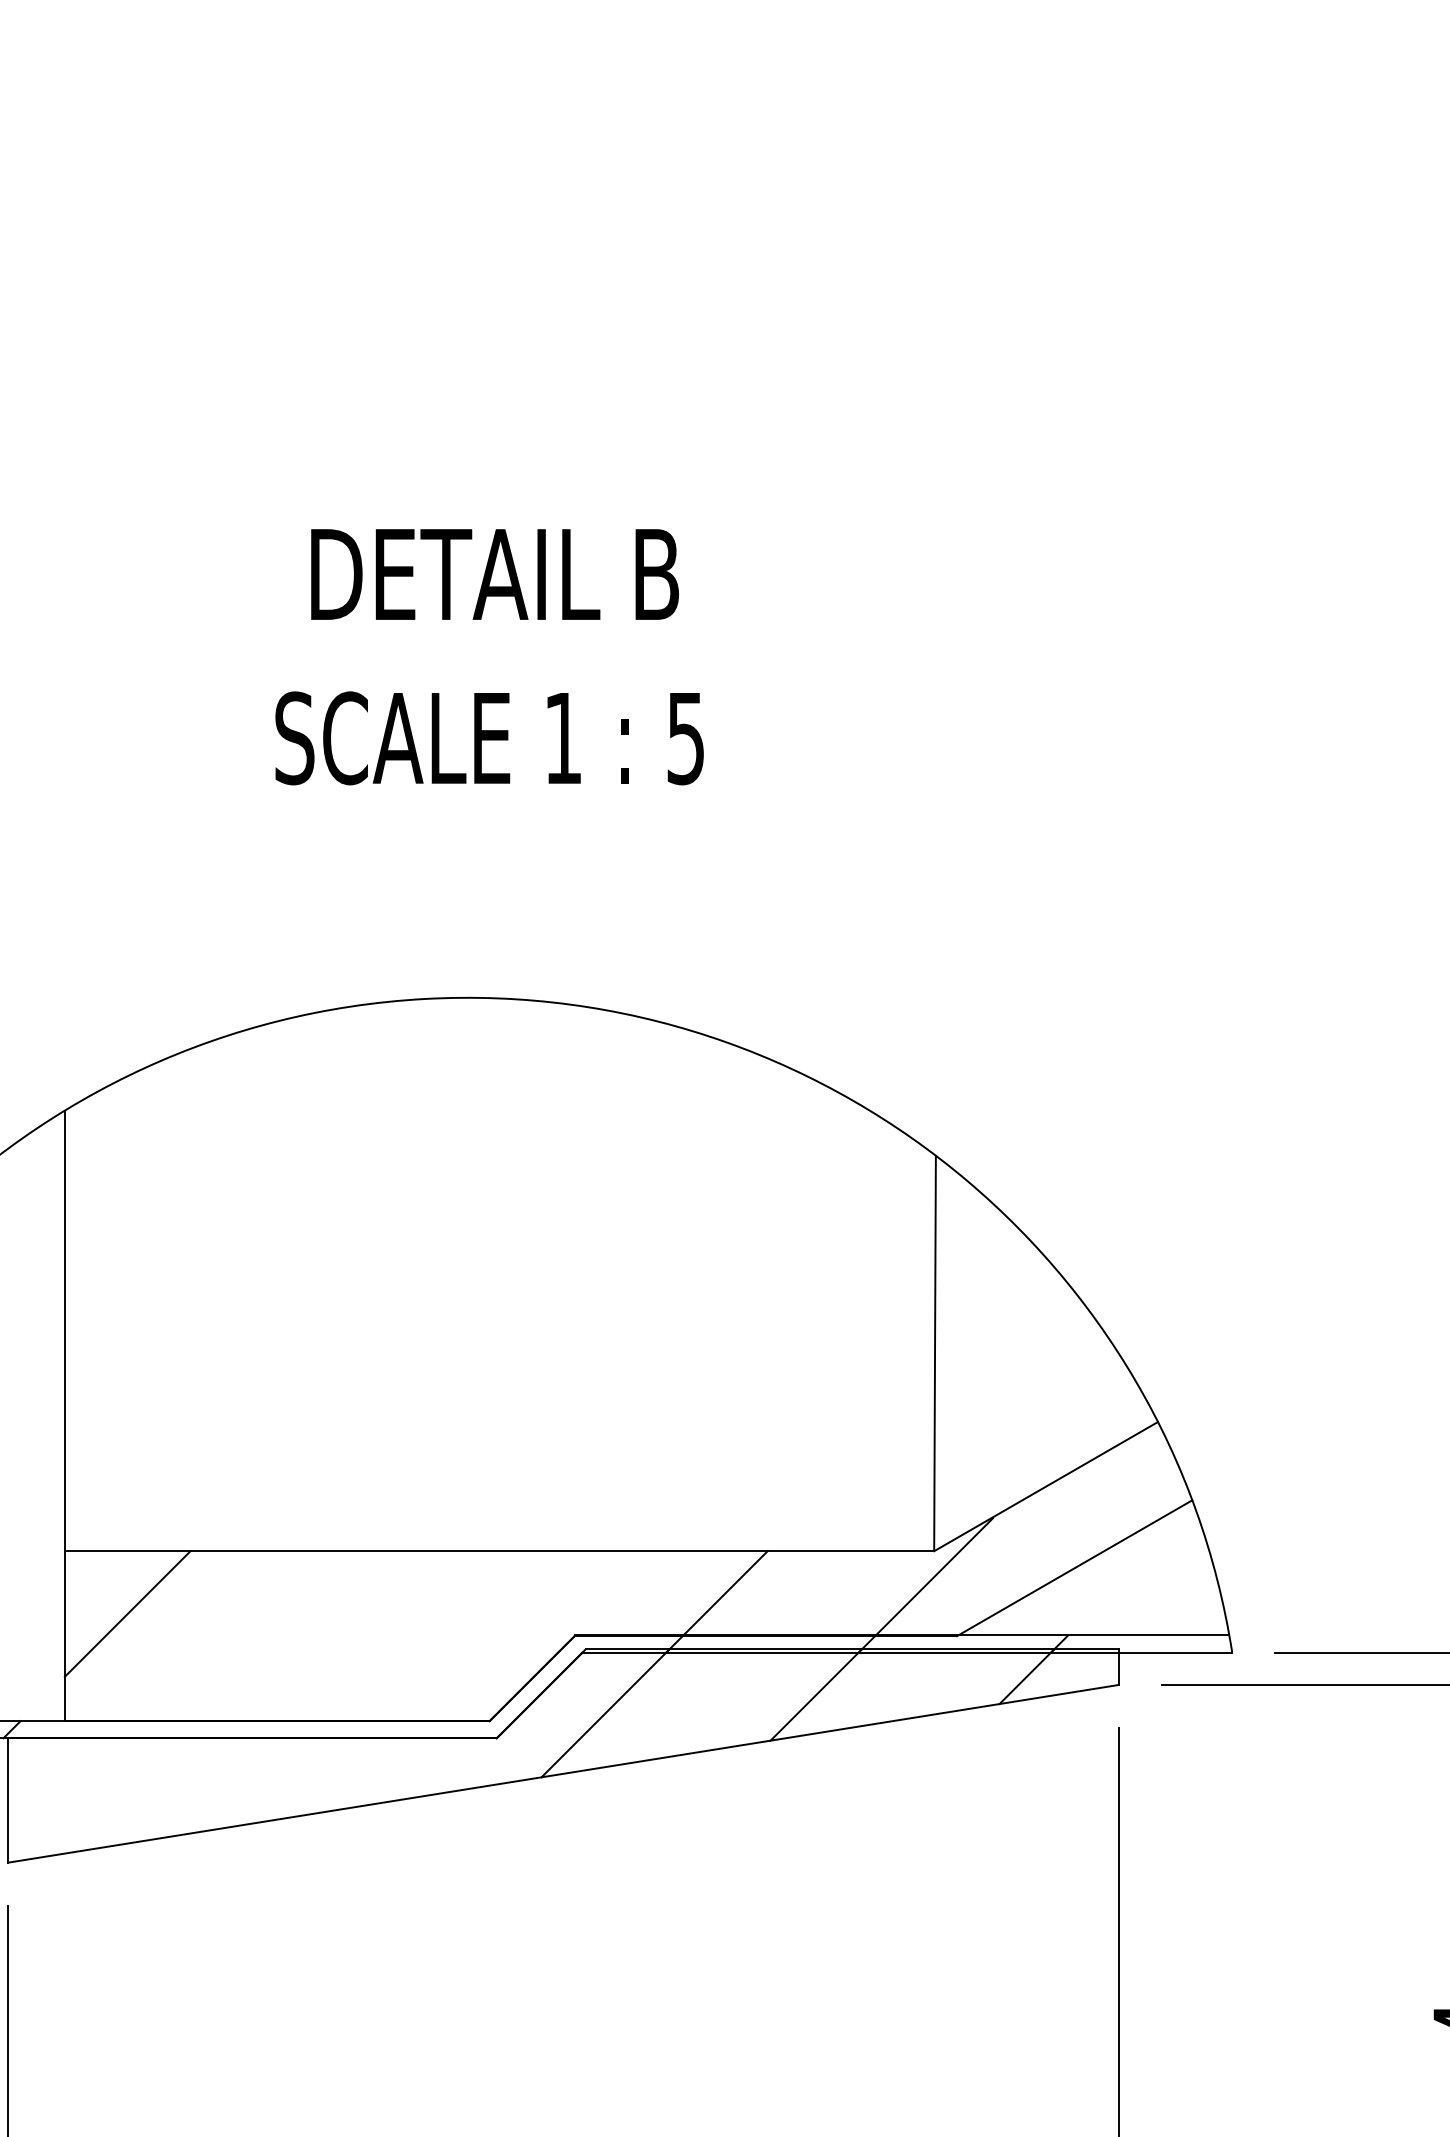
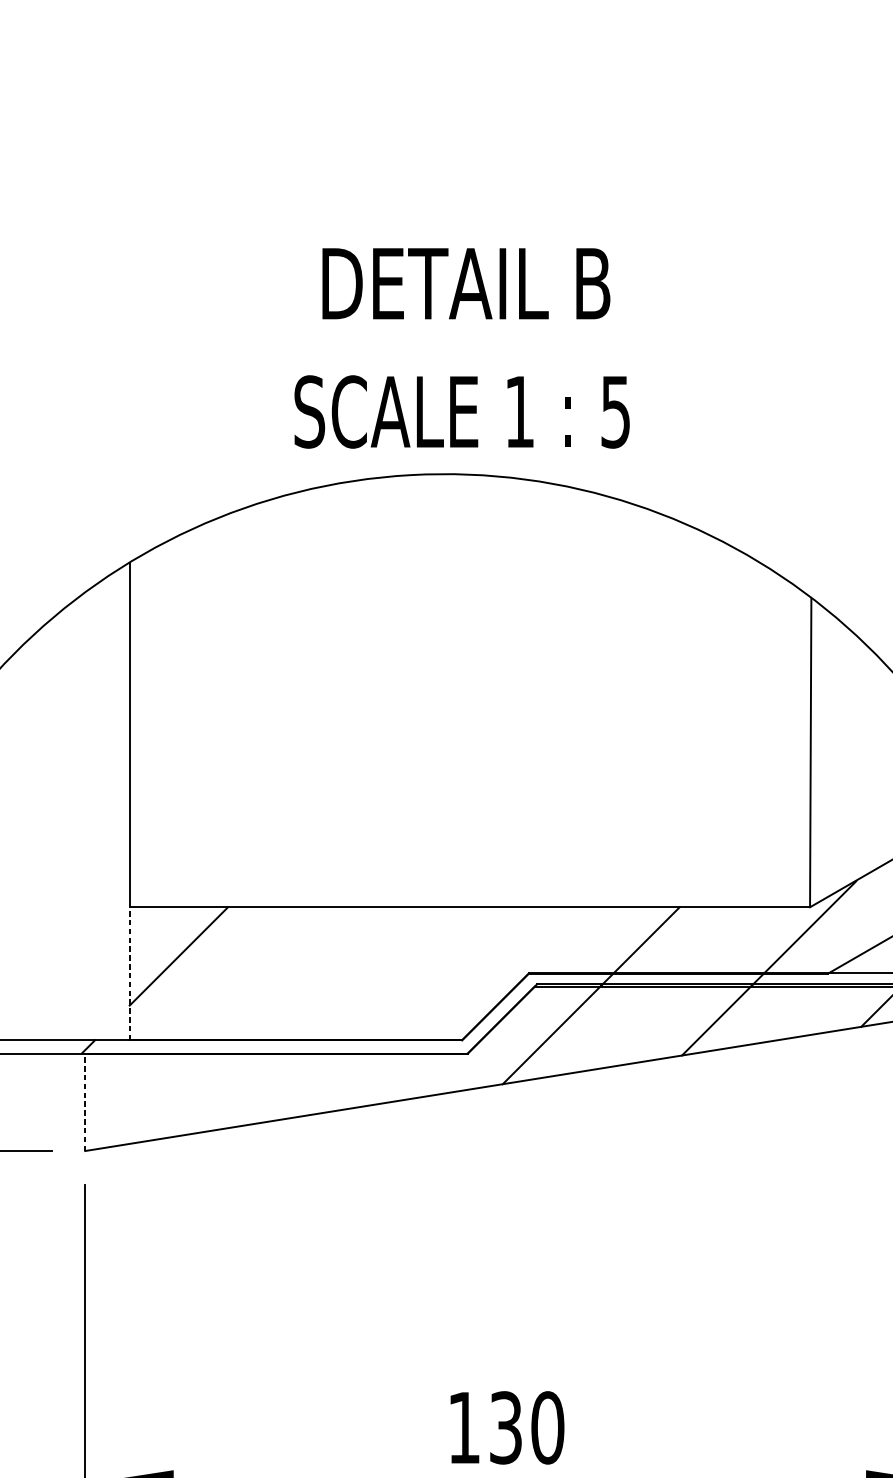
text: (489, 657) -> (462, 348), moved
line: (64, 1636) -> (129, 974), solid -> dashed
line: (7, 1799) -> (84, 1101), solid -> dashed

